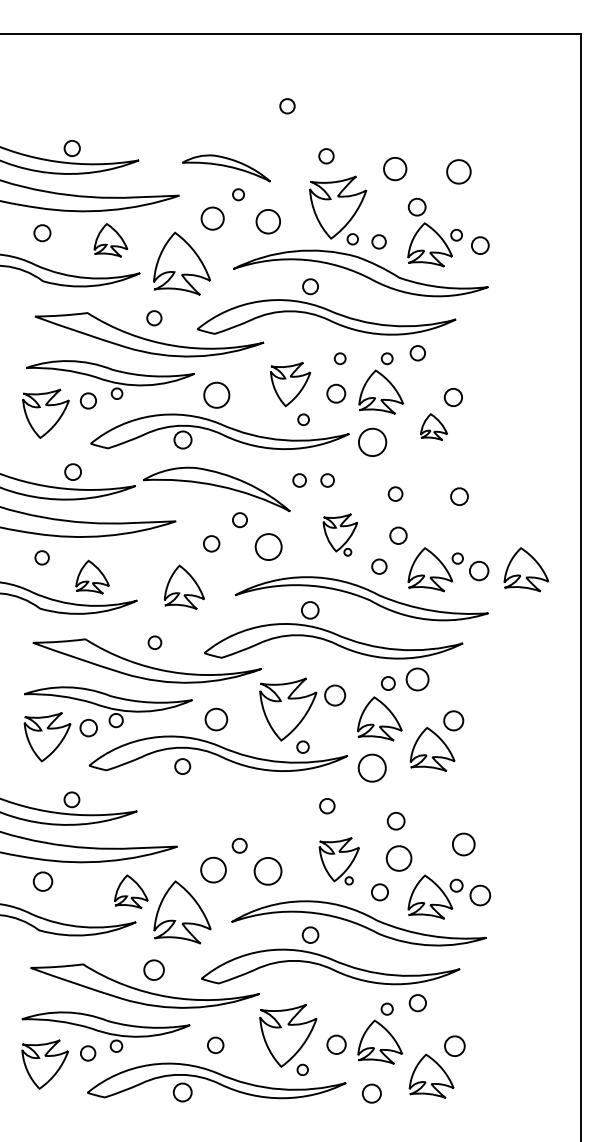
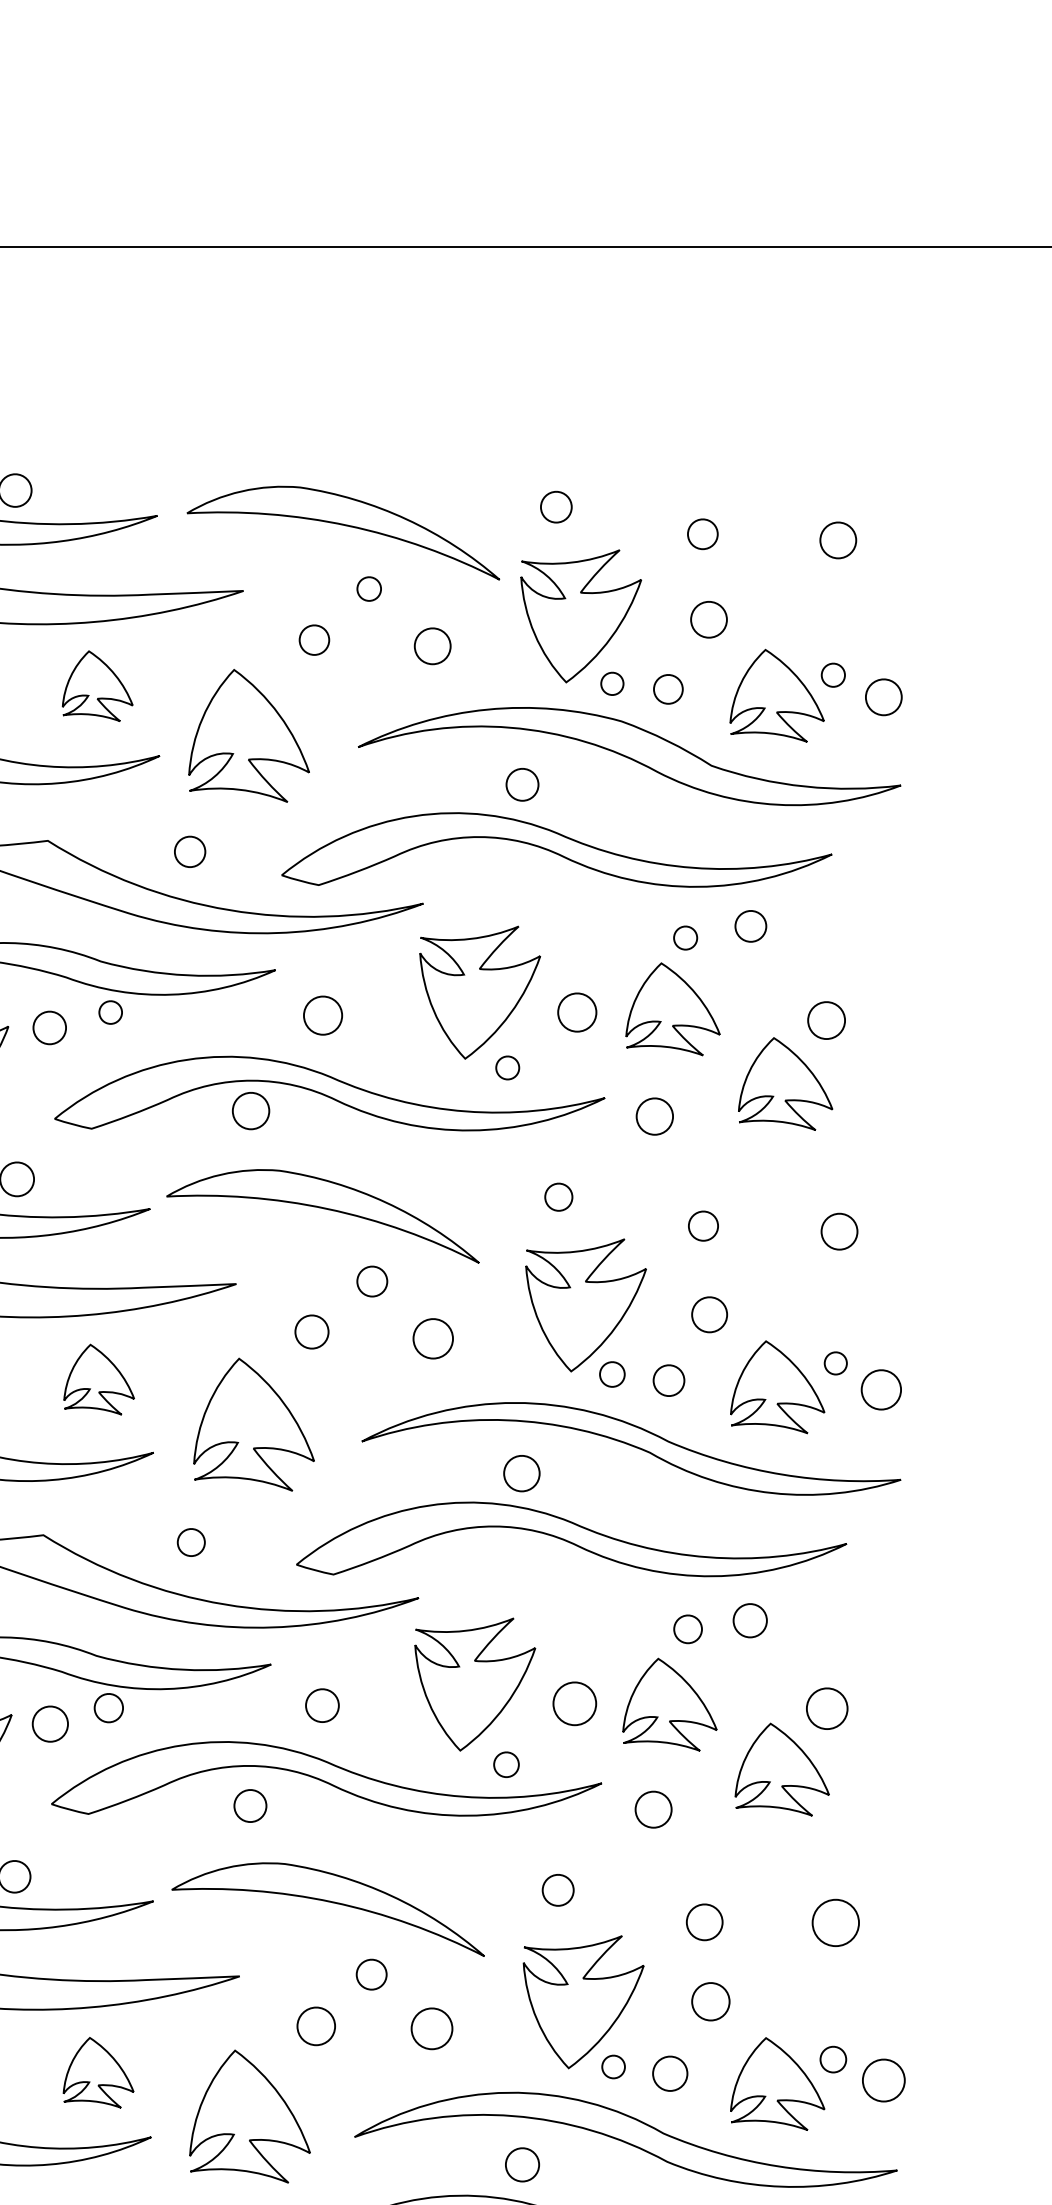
part: (287, 106) -> (473, 401), removed
part: (226, 168) -> (343, 533), size x1.67
part: (395, 168) -> (703, 533), size x0.62
part: (458, 171) -> (837, 539), size x0.71
part: (416, 206) -> (707, 618), moved
part: (212, 218) -> (313, 639), size x0.62
part: (268, 221) -> (432, 645), size x0.71
part: (339, 358) -> (584, 937), removed
part: (290, 384) -> (479, 992), size x1.43
part: (216, 394) -> (322, 1014), size x0.71
part: (433, 426) -> (784, 1082), size x1.67
part: (372, 442) -> (654, 1116), size x0.62
part: (299, 480) -> (498, 1197), removed
part: (340, 534) -> (586, 1312), size x1.67
part: (268, 546) -> (432, 1337), size x0.71
part: (526, 569) -> (982, 1386), removed
part: (92, 576) -> (98, 1378), moved
part: (184, 587) -> (254, 1424), size x1.43
part: (417, 679) -> (750, 1620), size x0.71
part: (335, 695) -> (575, 1703), moved
part: (216, 718) -> (322, 1703), size x0.71
part: (371, 768) -> (652, 1810), size x0.62
part: (219, 814) -> (328, 1908), added
part: (463, 844) -> (835, 1922), moved
part: (398, 858) -> (709, 2001), size x0.71
part: (339, 861) -> (584, 2008), size x1.43
part: (213, 869) -> (315, 2025), size x0.71
part: (267, 870) -> (430, 2027), size x0.71
part: (131, 891) -> (98, 2071), moved

